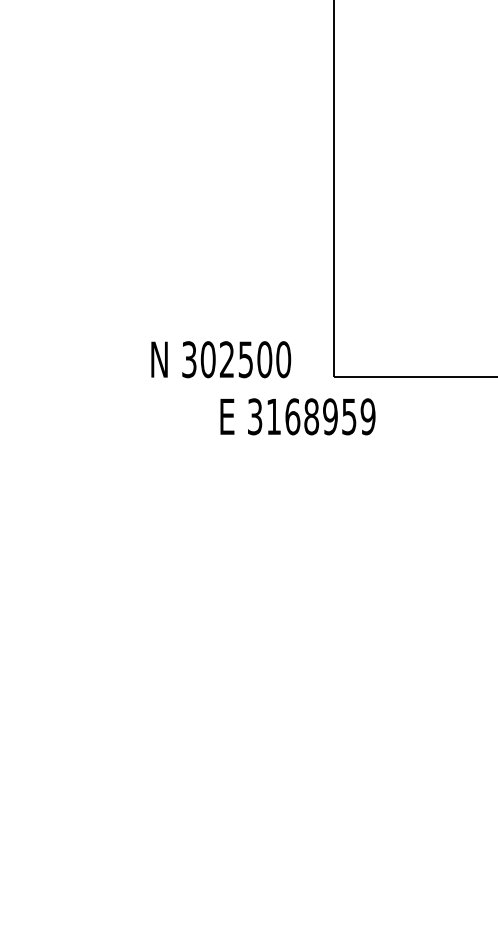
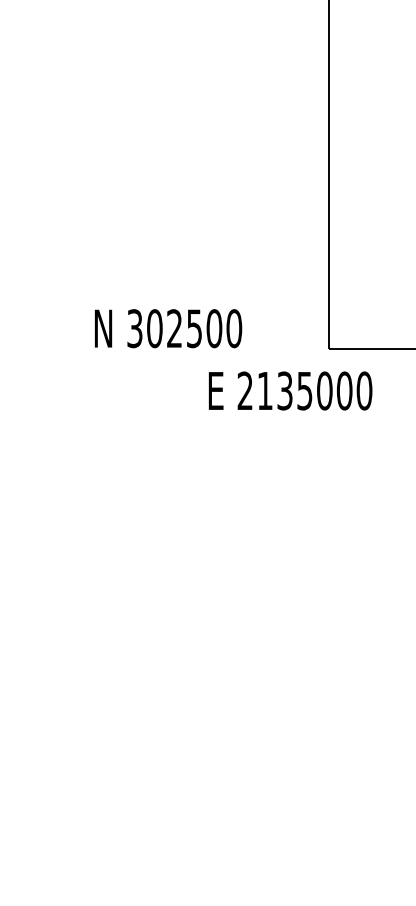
text: (221, 359) -> (168, 328), moved
text: (311, 416) -> (304, 390), 3168959 -> 2135000

